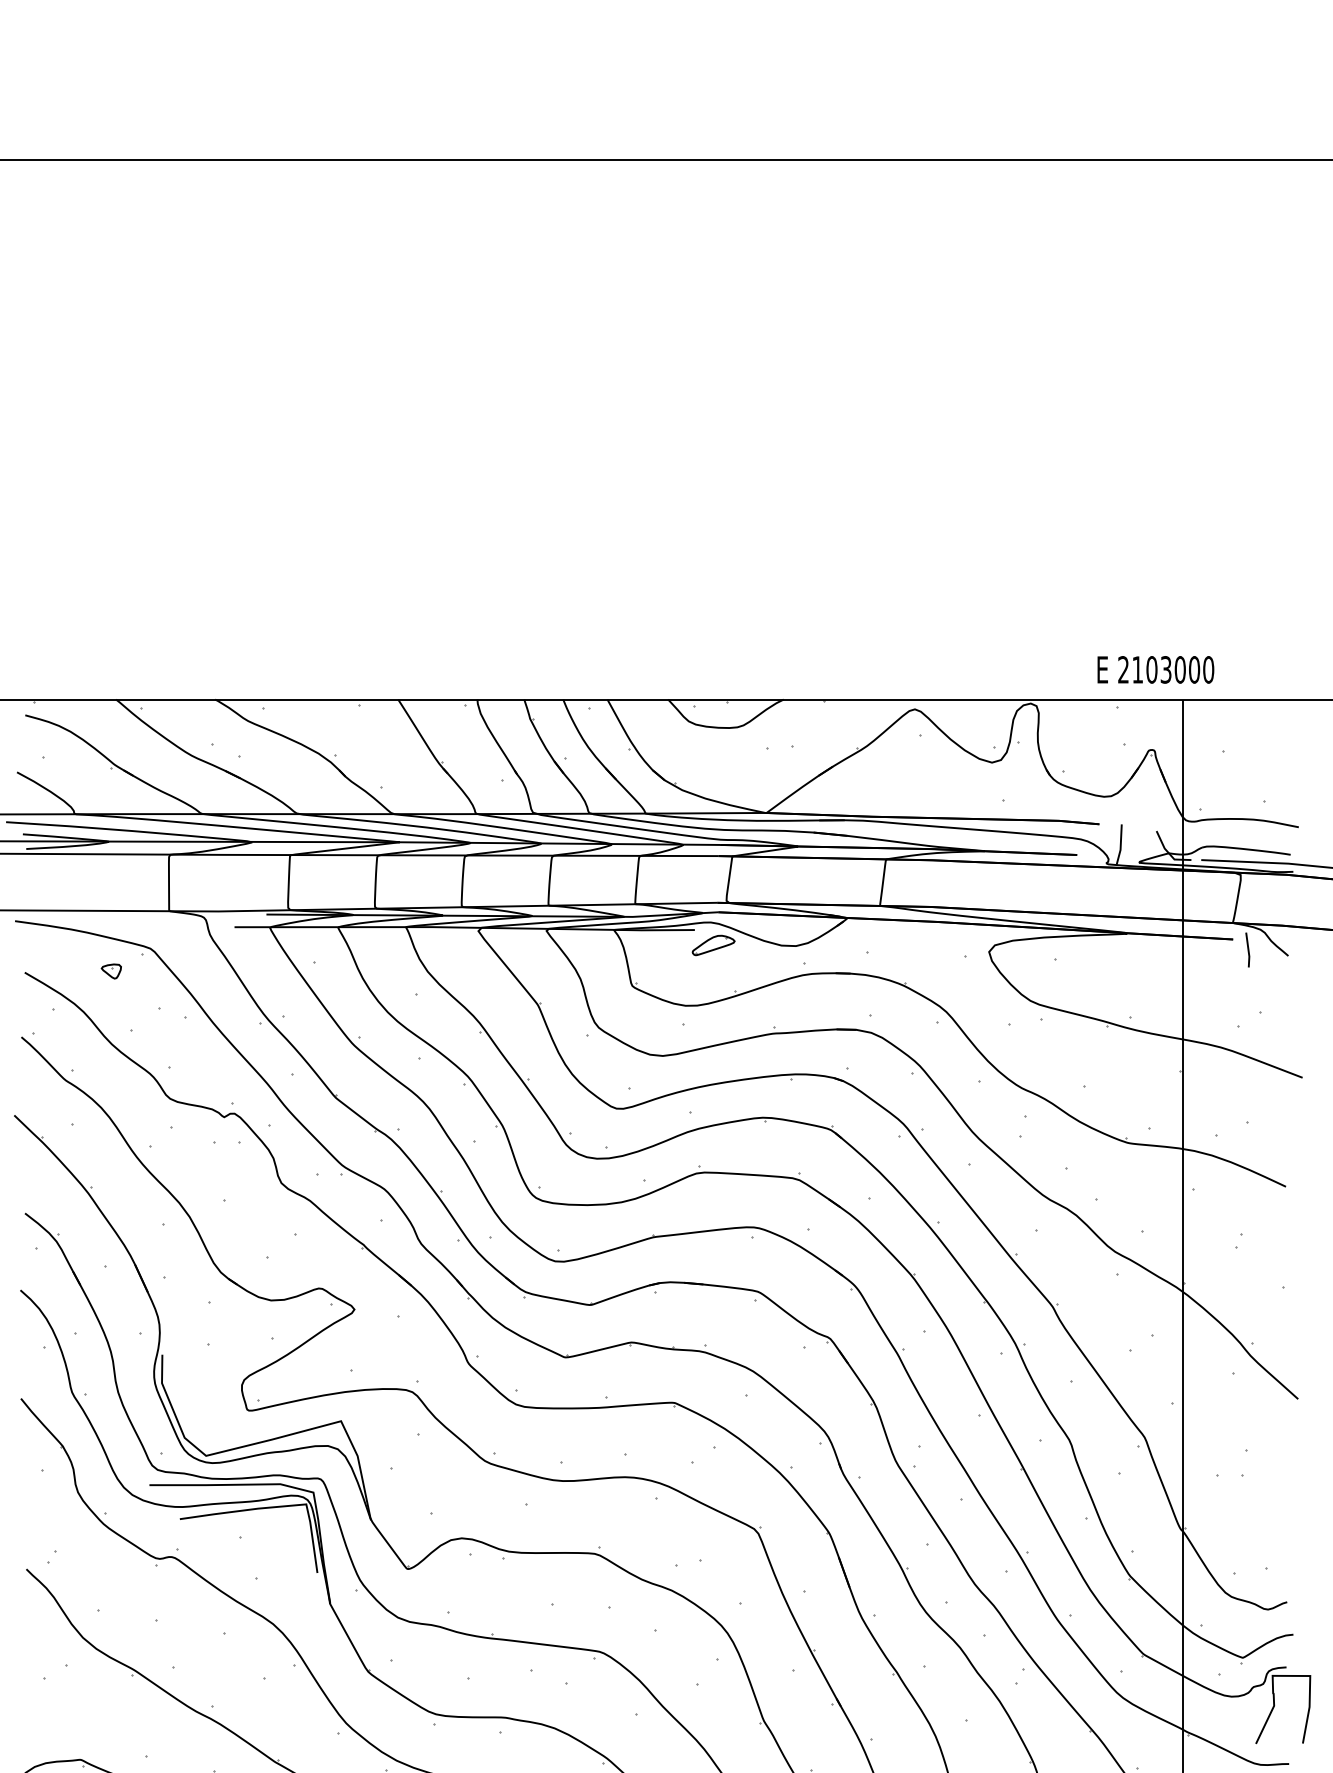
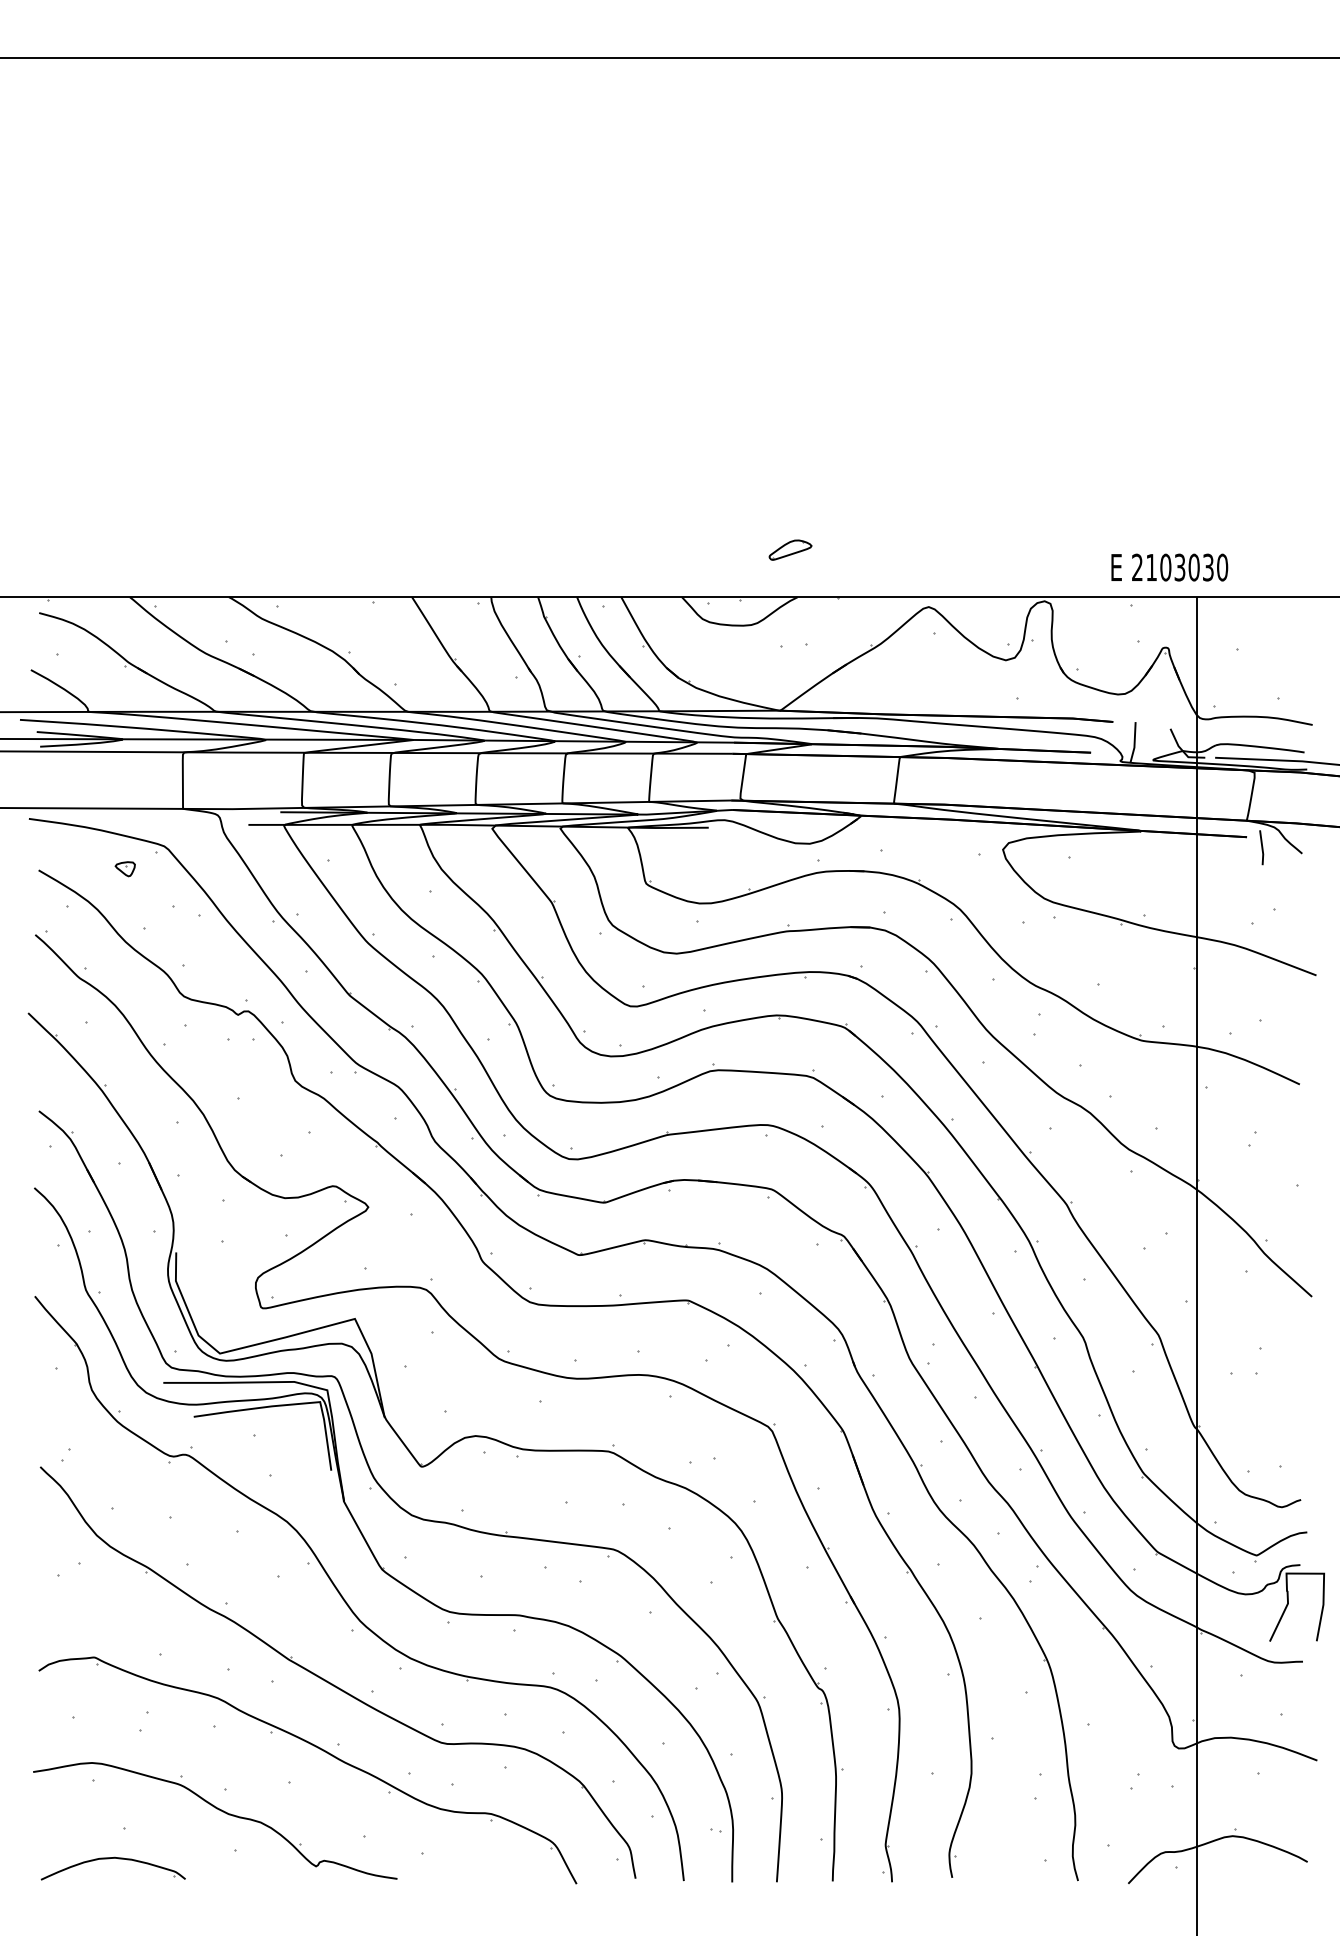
text: (1193, 669) -> (1207, 567), 2103000 -> 2103030
part: (713, 944) -> (790, 549), moved

